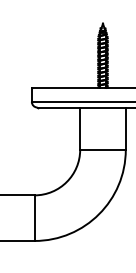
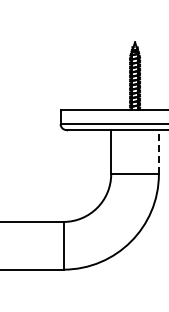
line: (125, 128) -> (158, 151), solid -> dashed

